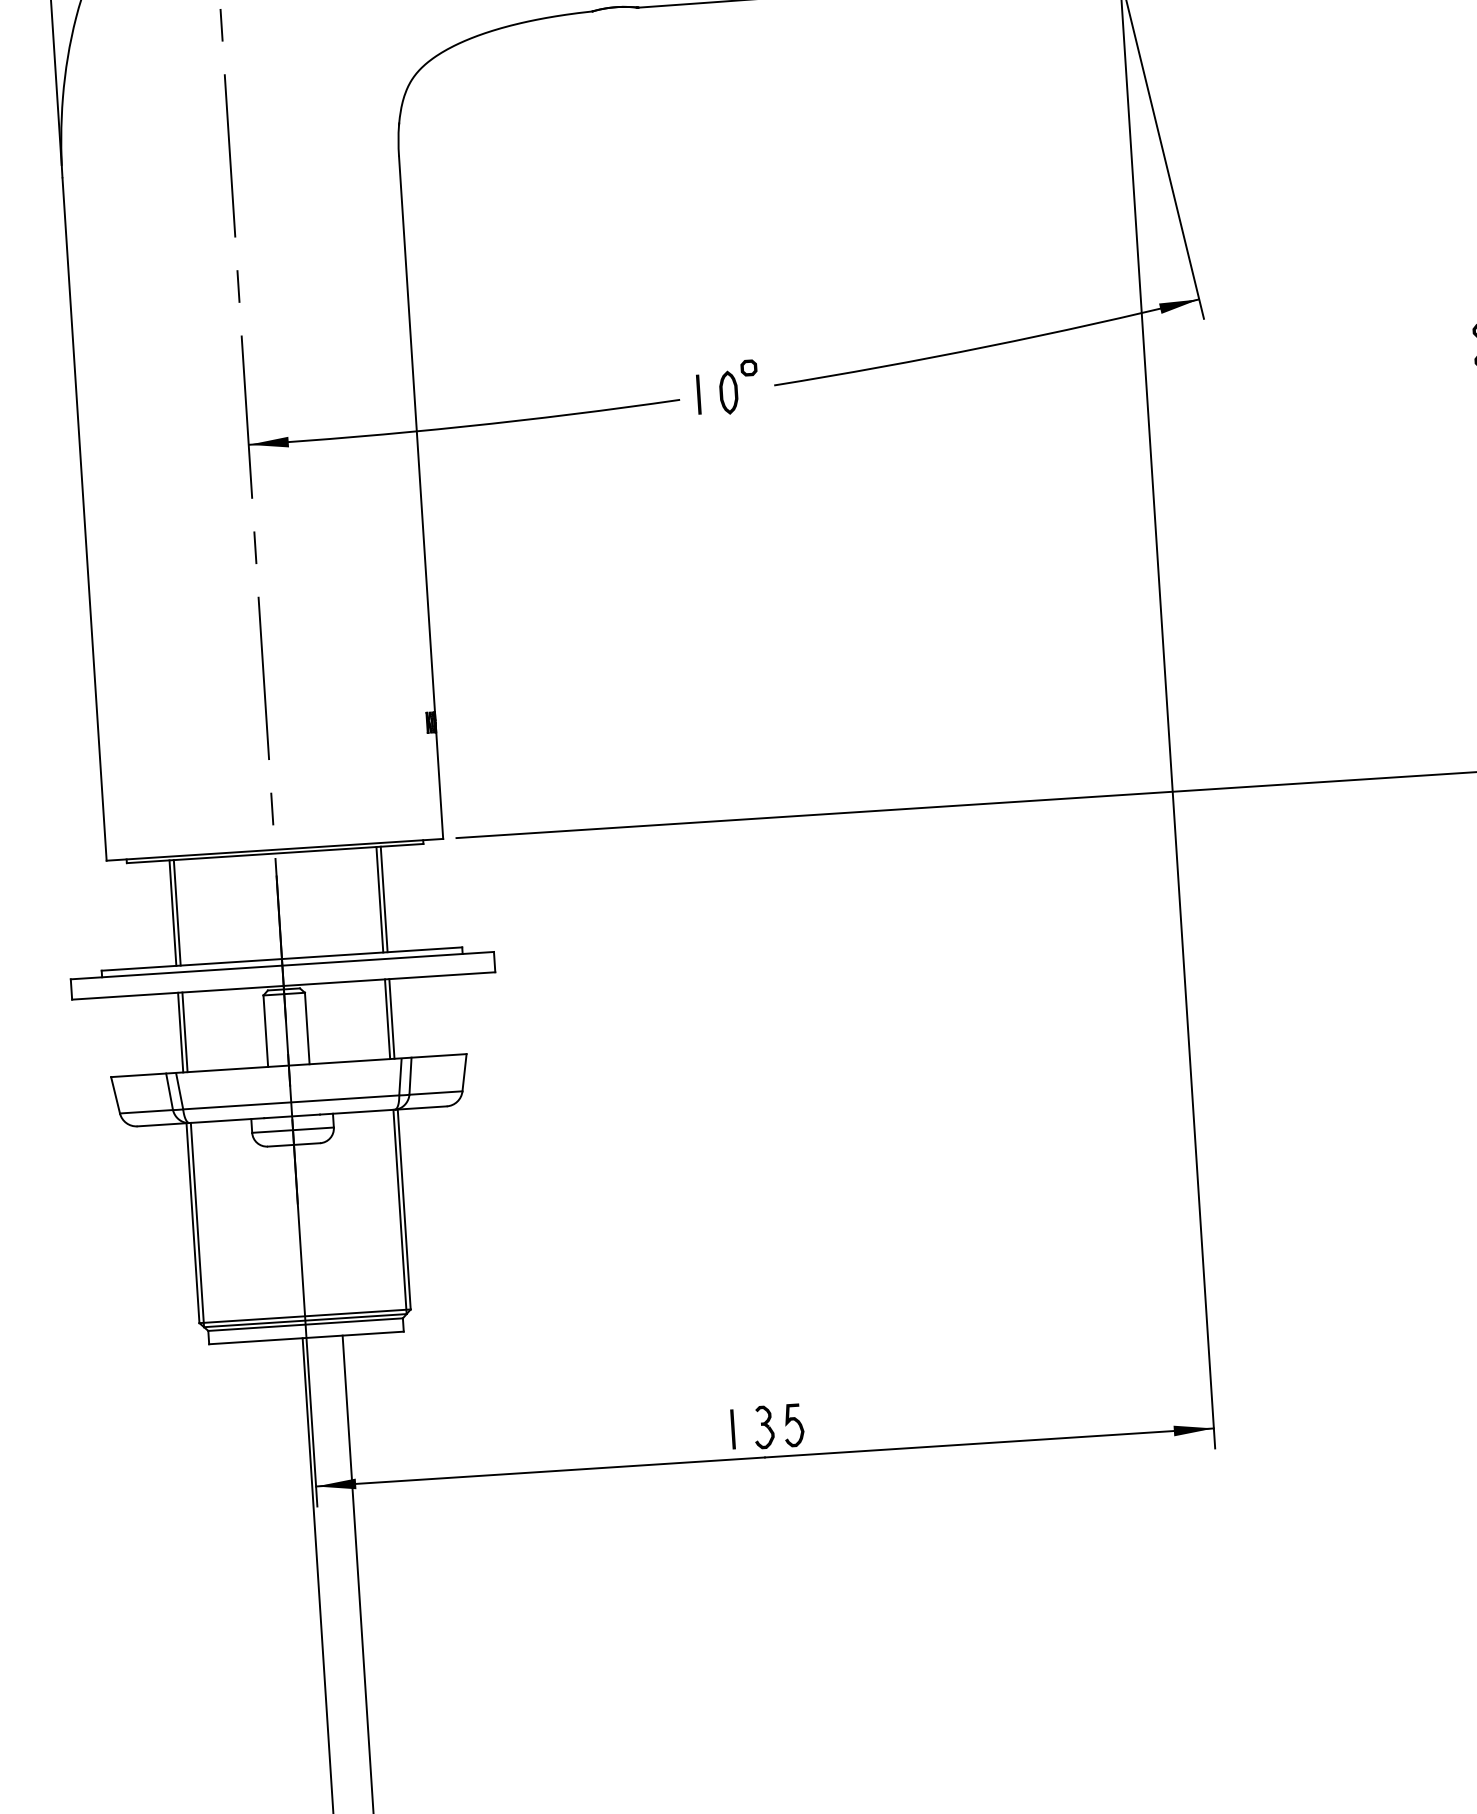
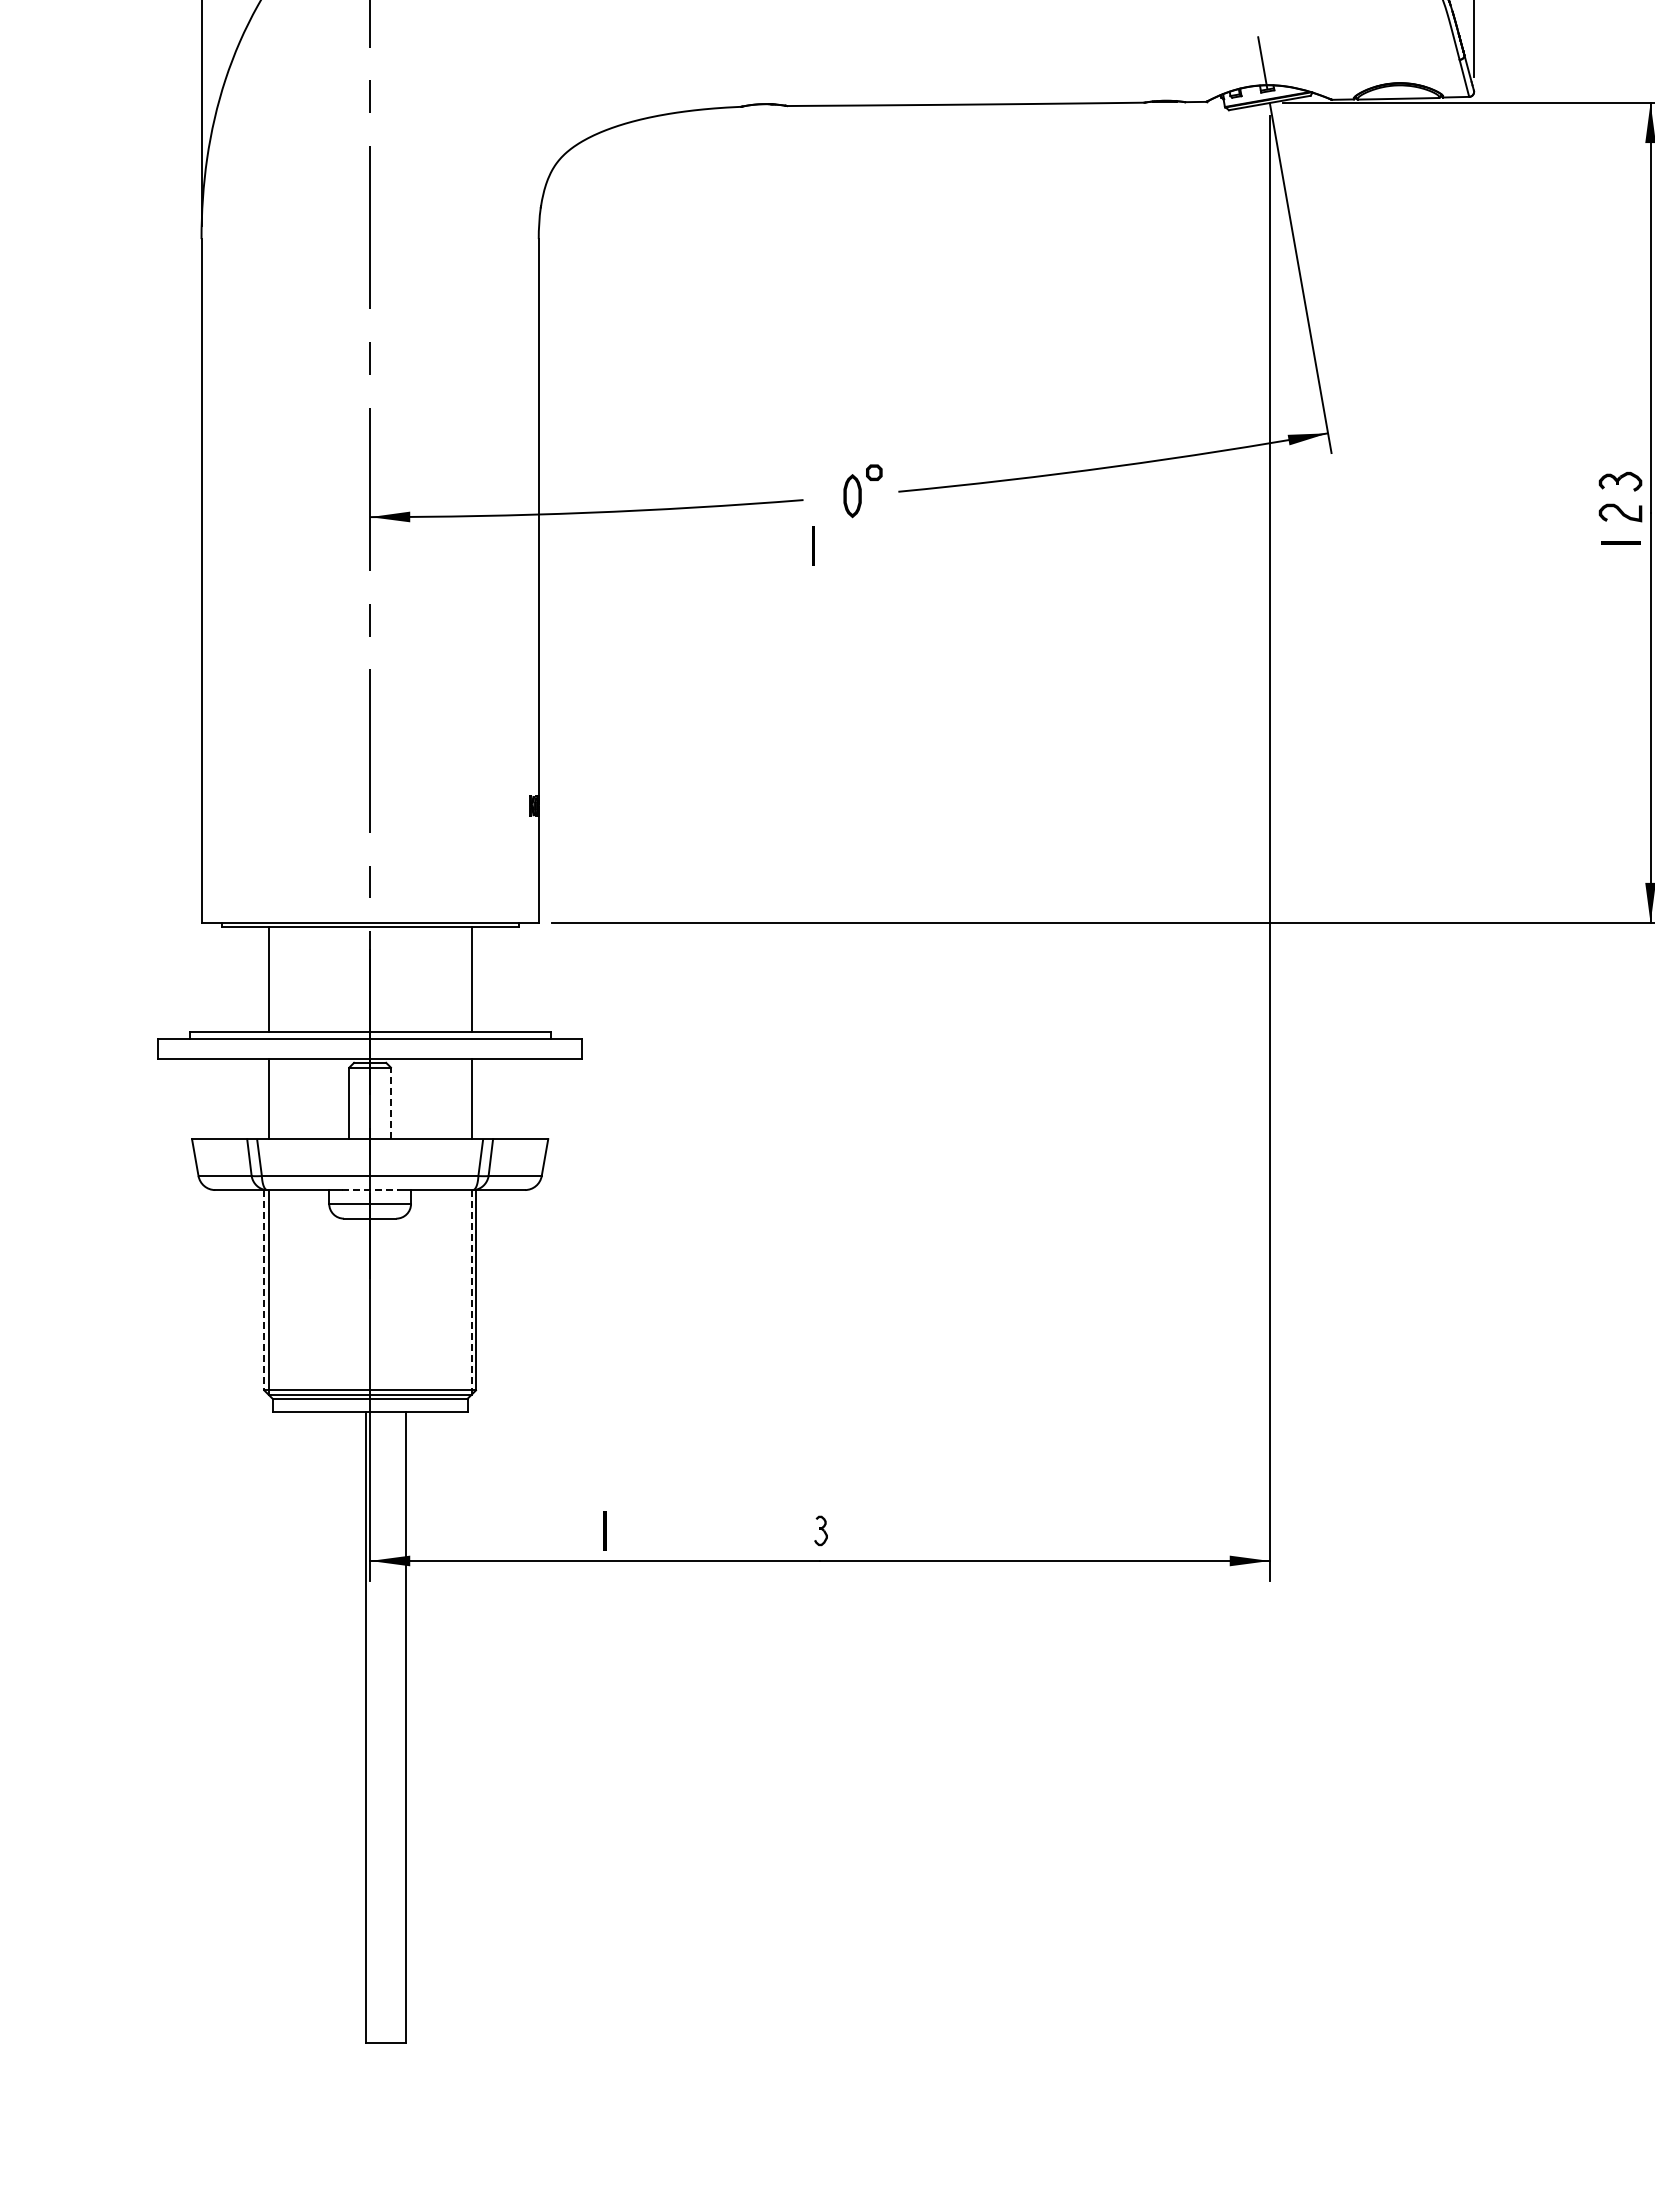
line: (698, 394) -> (813, 545), moved
line: (383, 899) -> (475, 979), removed
line: (173, 913) -> (264, 979), removed
line: (391, 1019) -> (475, 1099), removed
line: (306, 1028) -> (390, 1103), solid -> dashed
line: (180, 1032) -> (264, 1099), removed
line: (292, 1116) -> (370, 1190), solid -> dashed
line: (399, 1211) -> (471, 1291), solid -> dashed
line: (193, 1223) -> (264, 1290), solid -> dashed
curve: (794, 1421) -> (851, 1526), removed
part: (763, 1427) -> (820, 1530), size x0.7
line: (732, 1429) -> (604, 1530), moved

